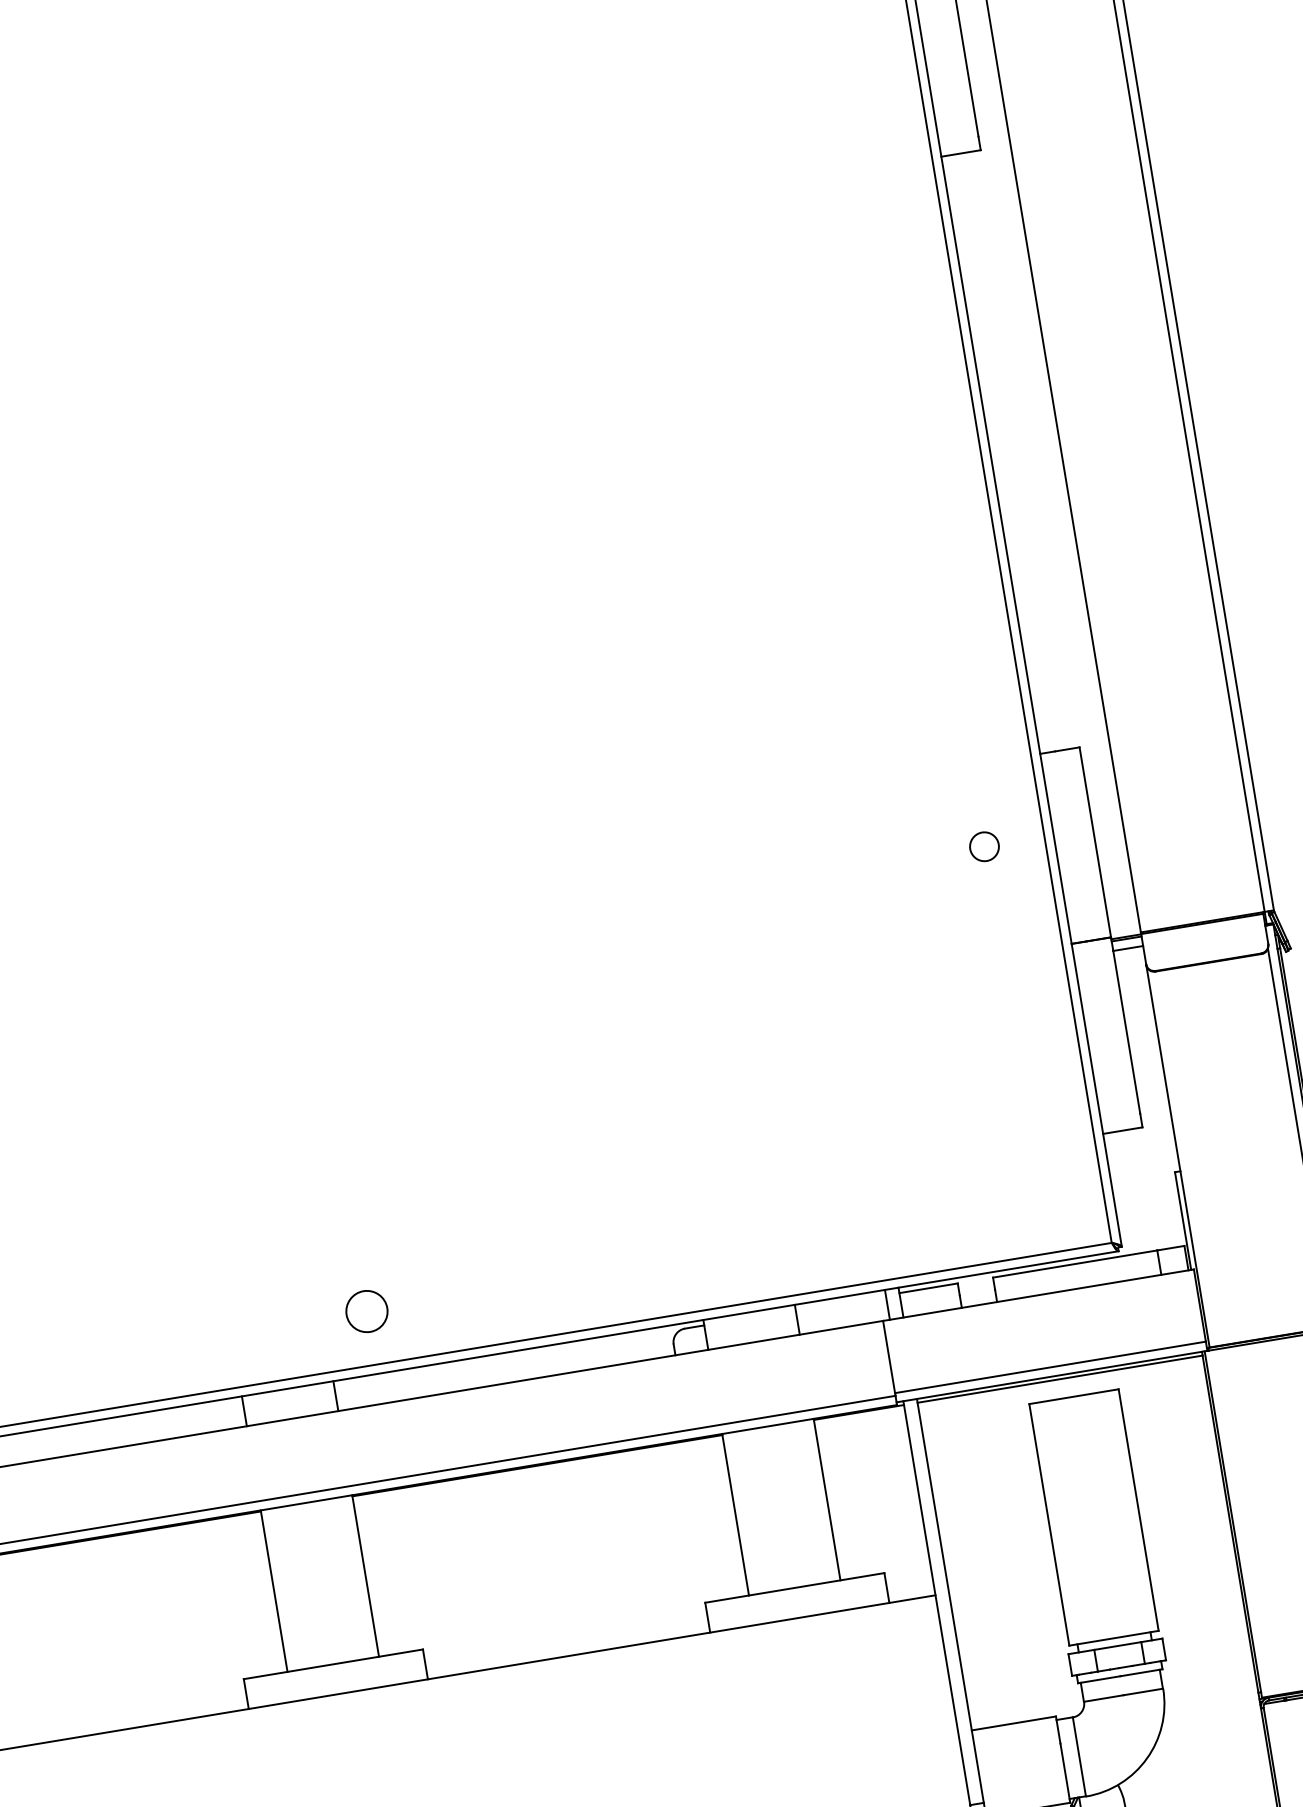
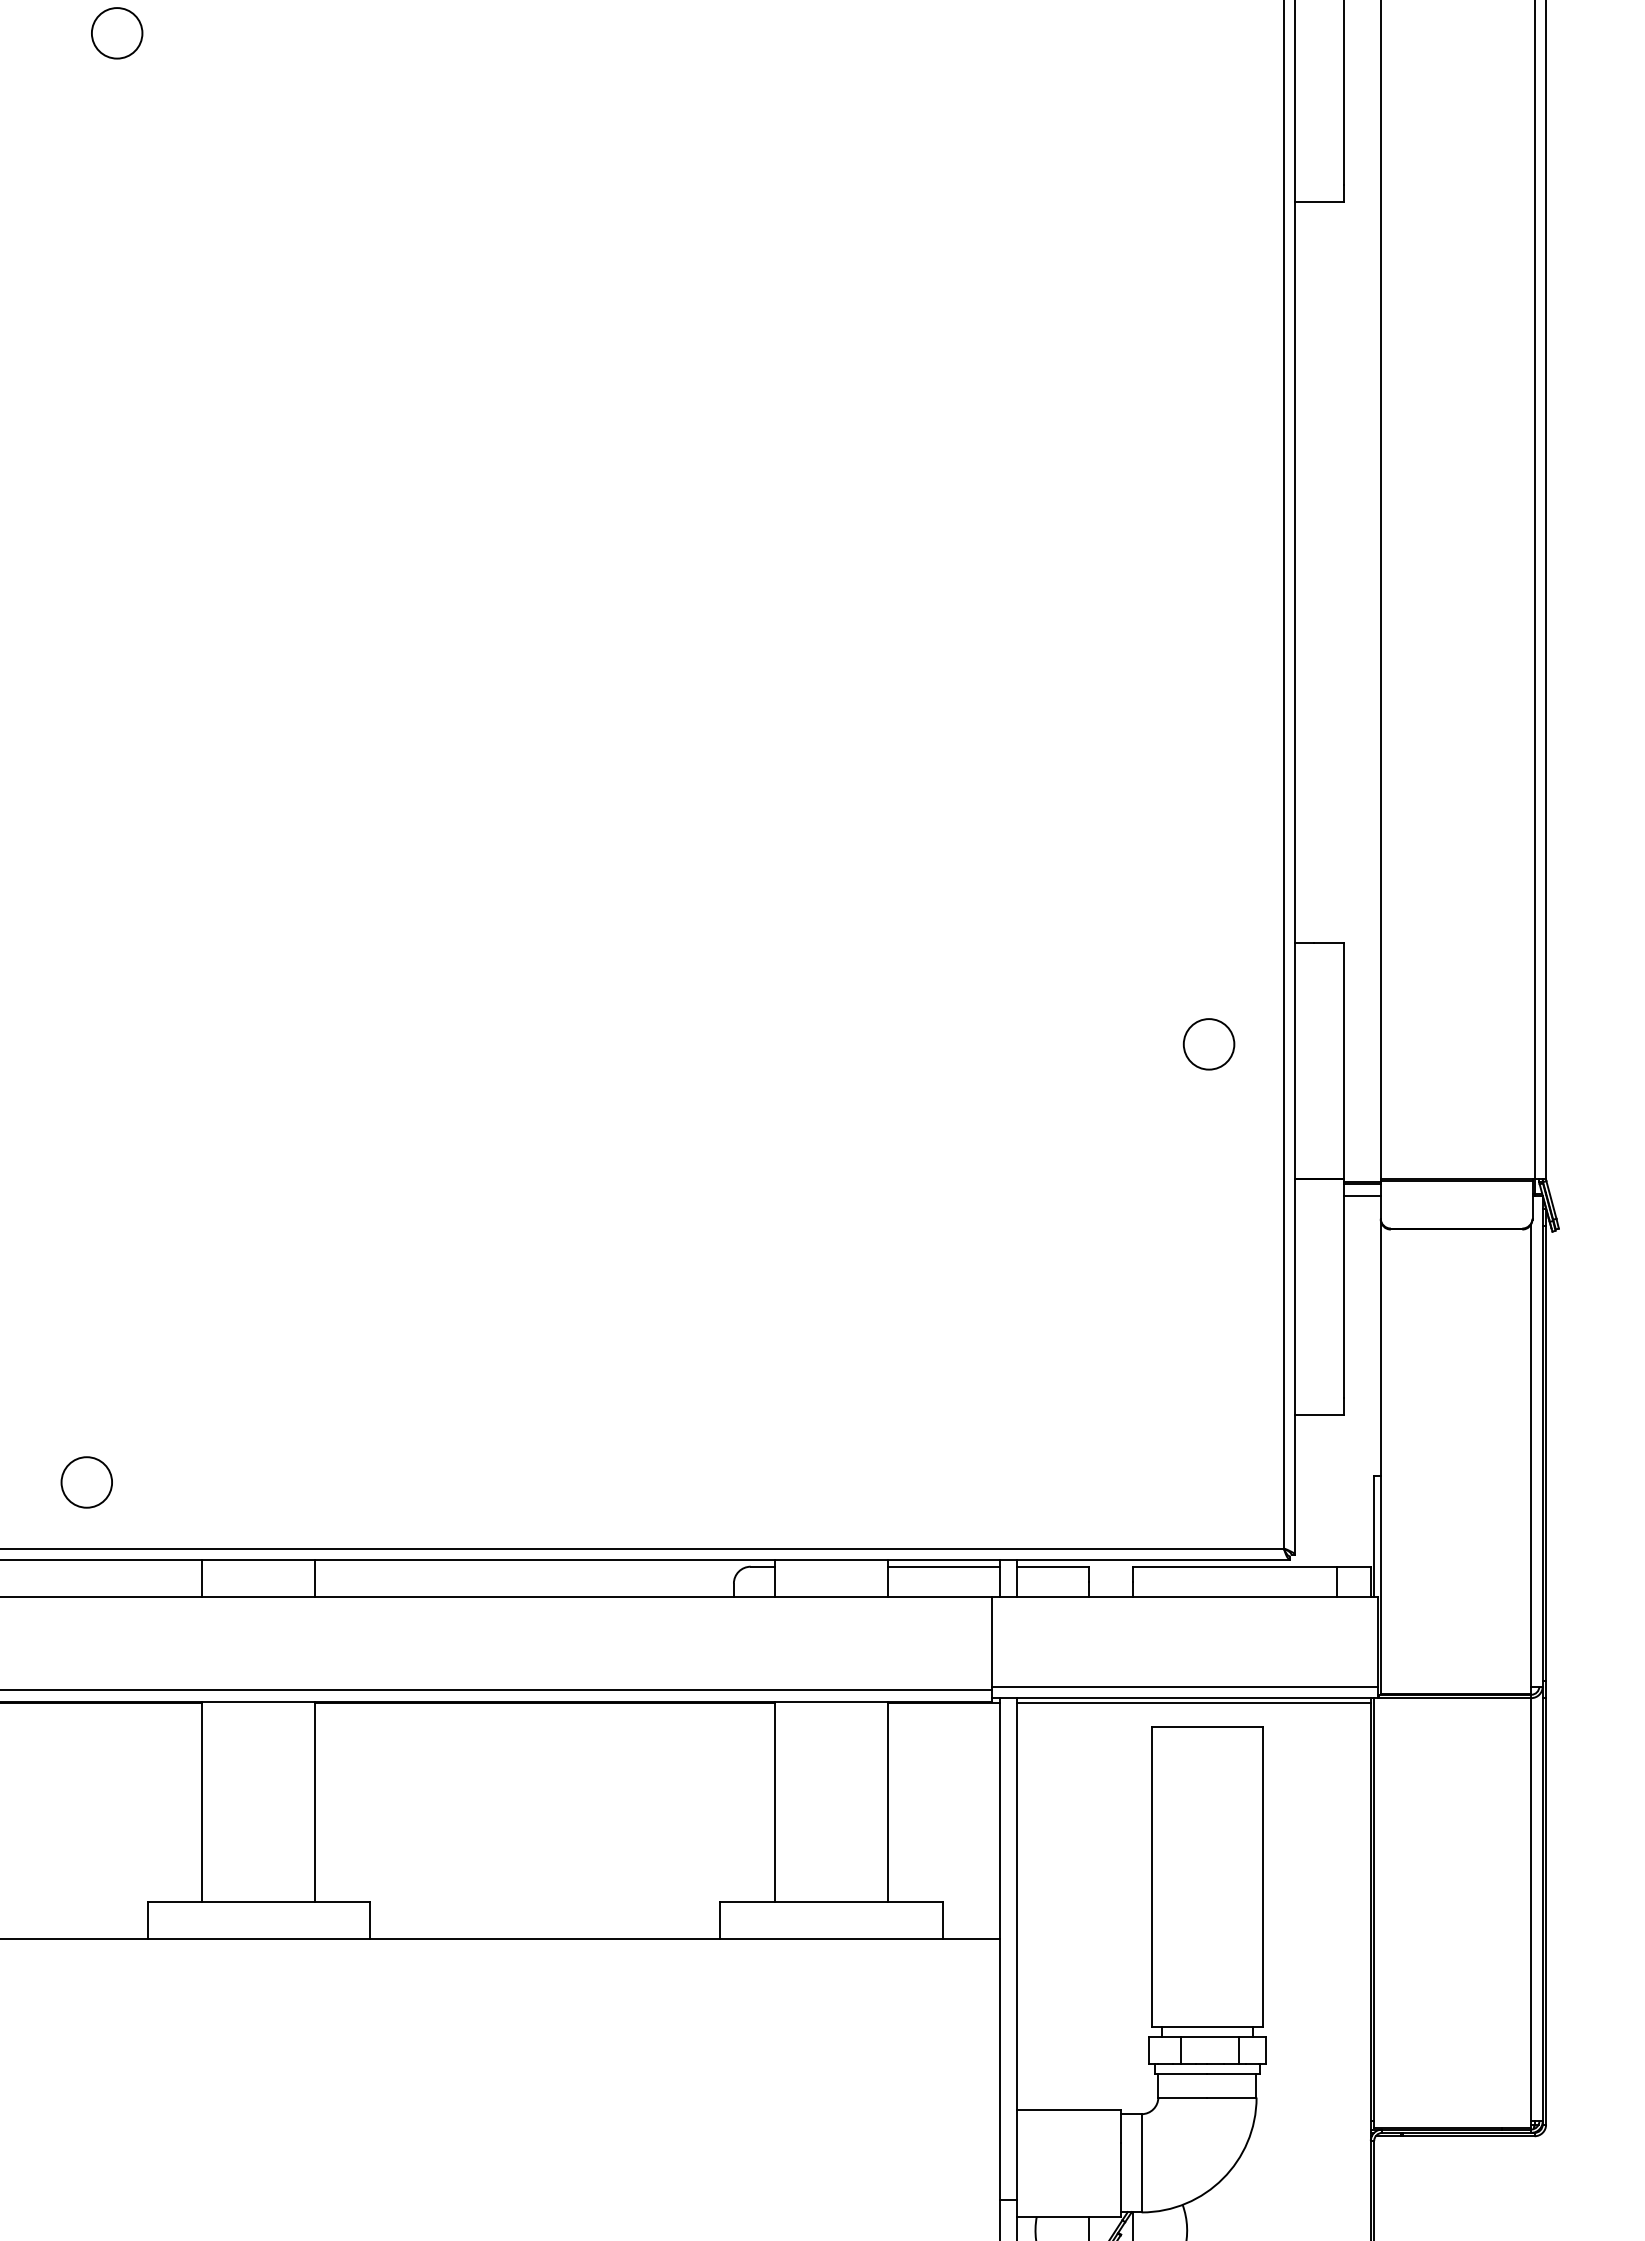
circle: (984, 846) -> (1208, 1044), size x1.43
line: (841, 1302) -> (944, 1566), added
circle: (366, 1311) -> (86, 1482), moved

